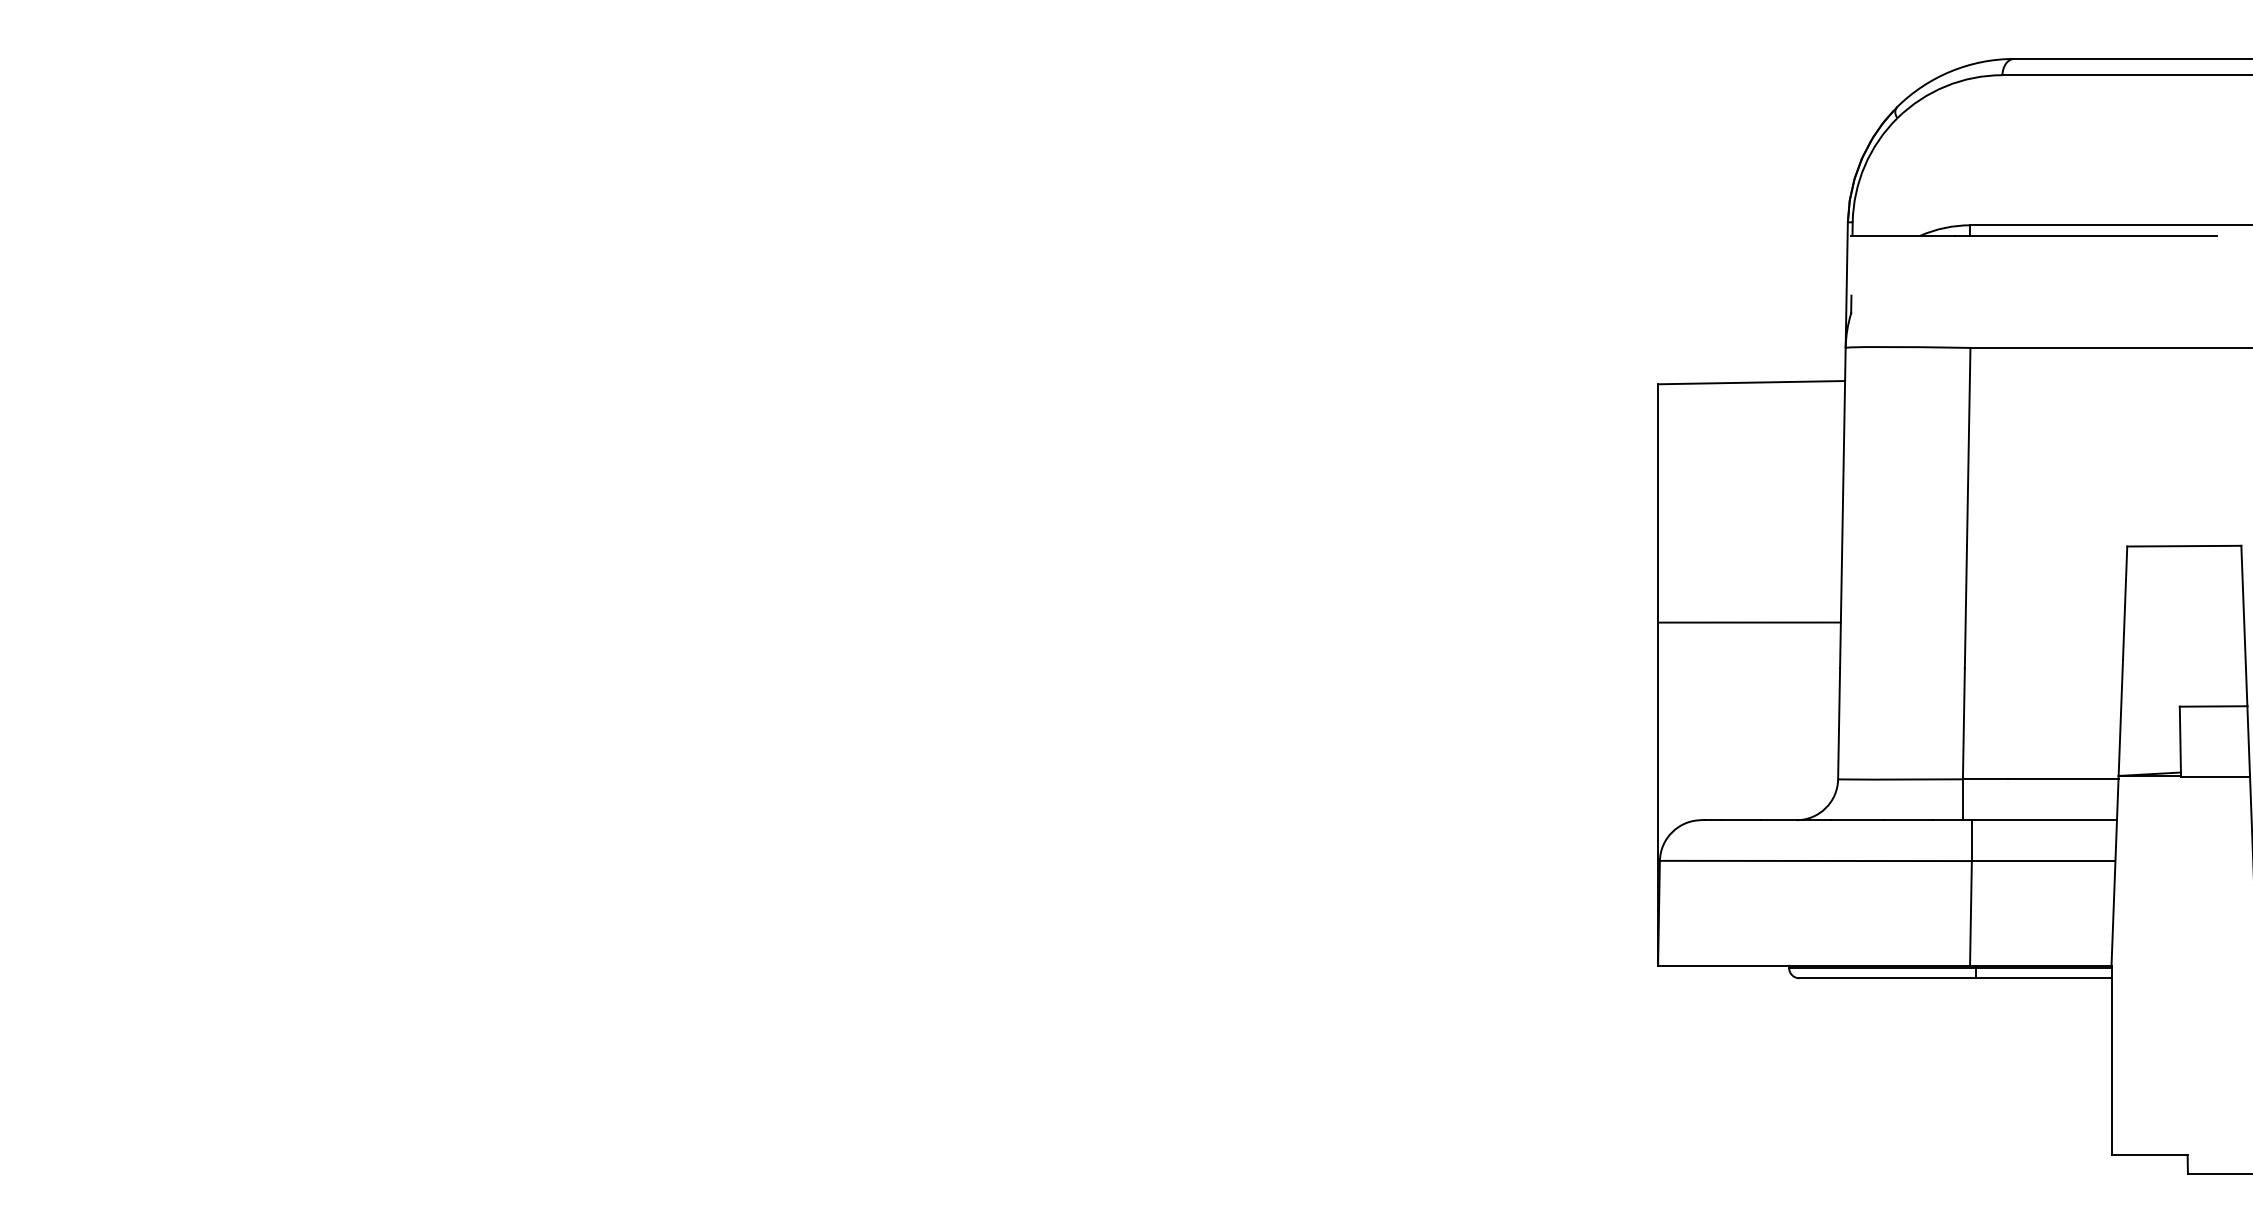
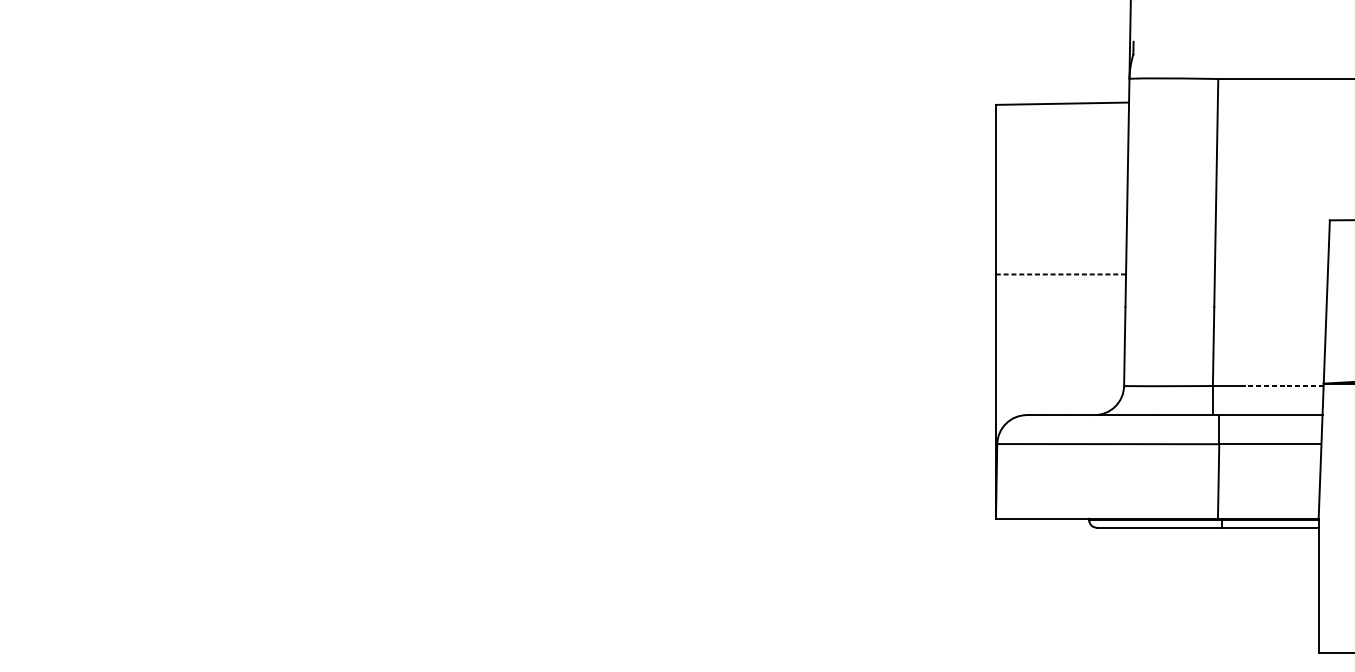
line: (1748, 622) -> (1060, 274), solid -> dashed
line: (2062, 779) -> (1283, 386), solid -> dashed

